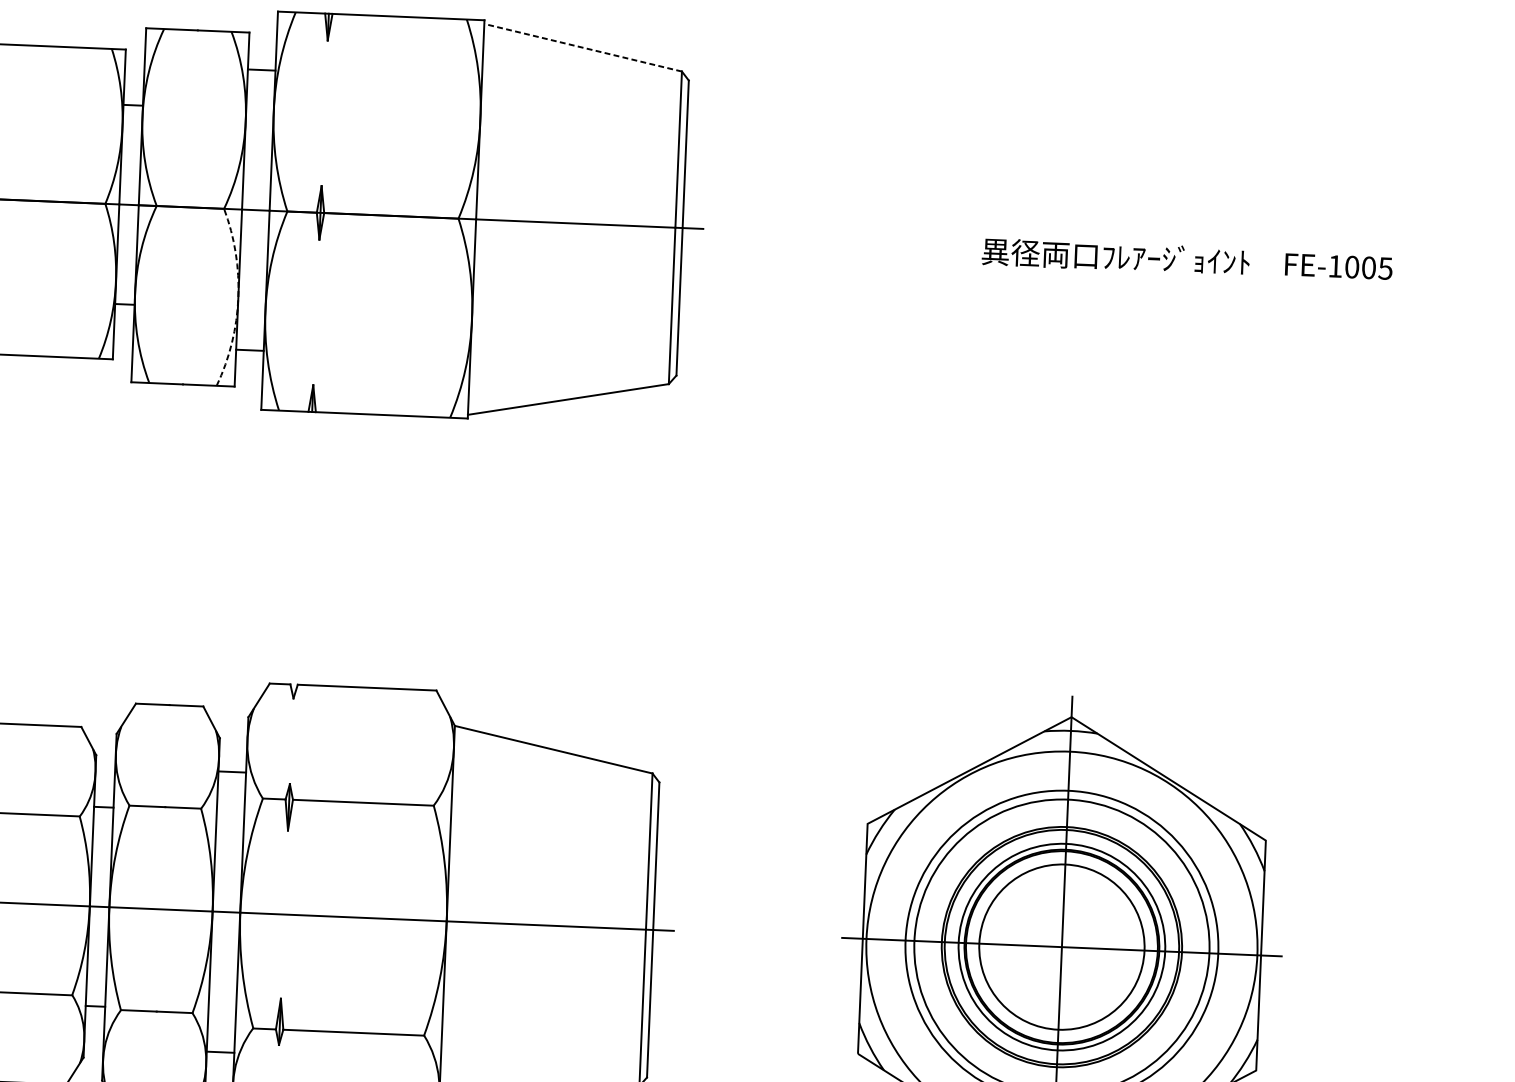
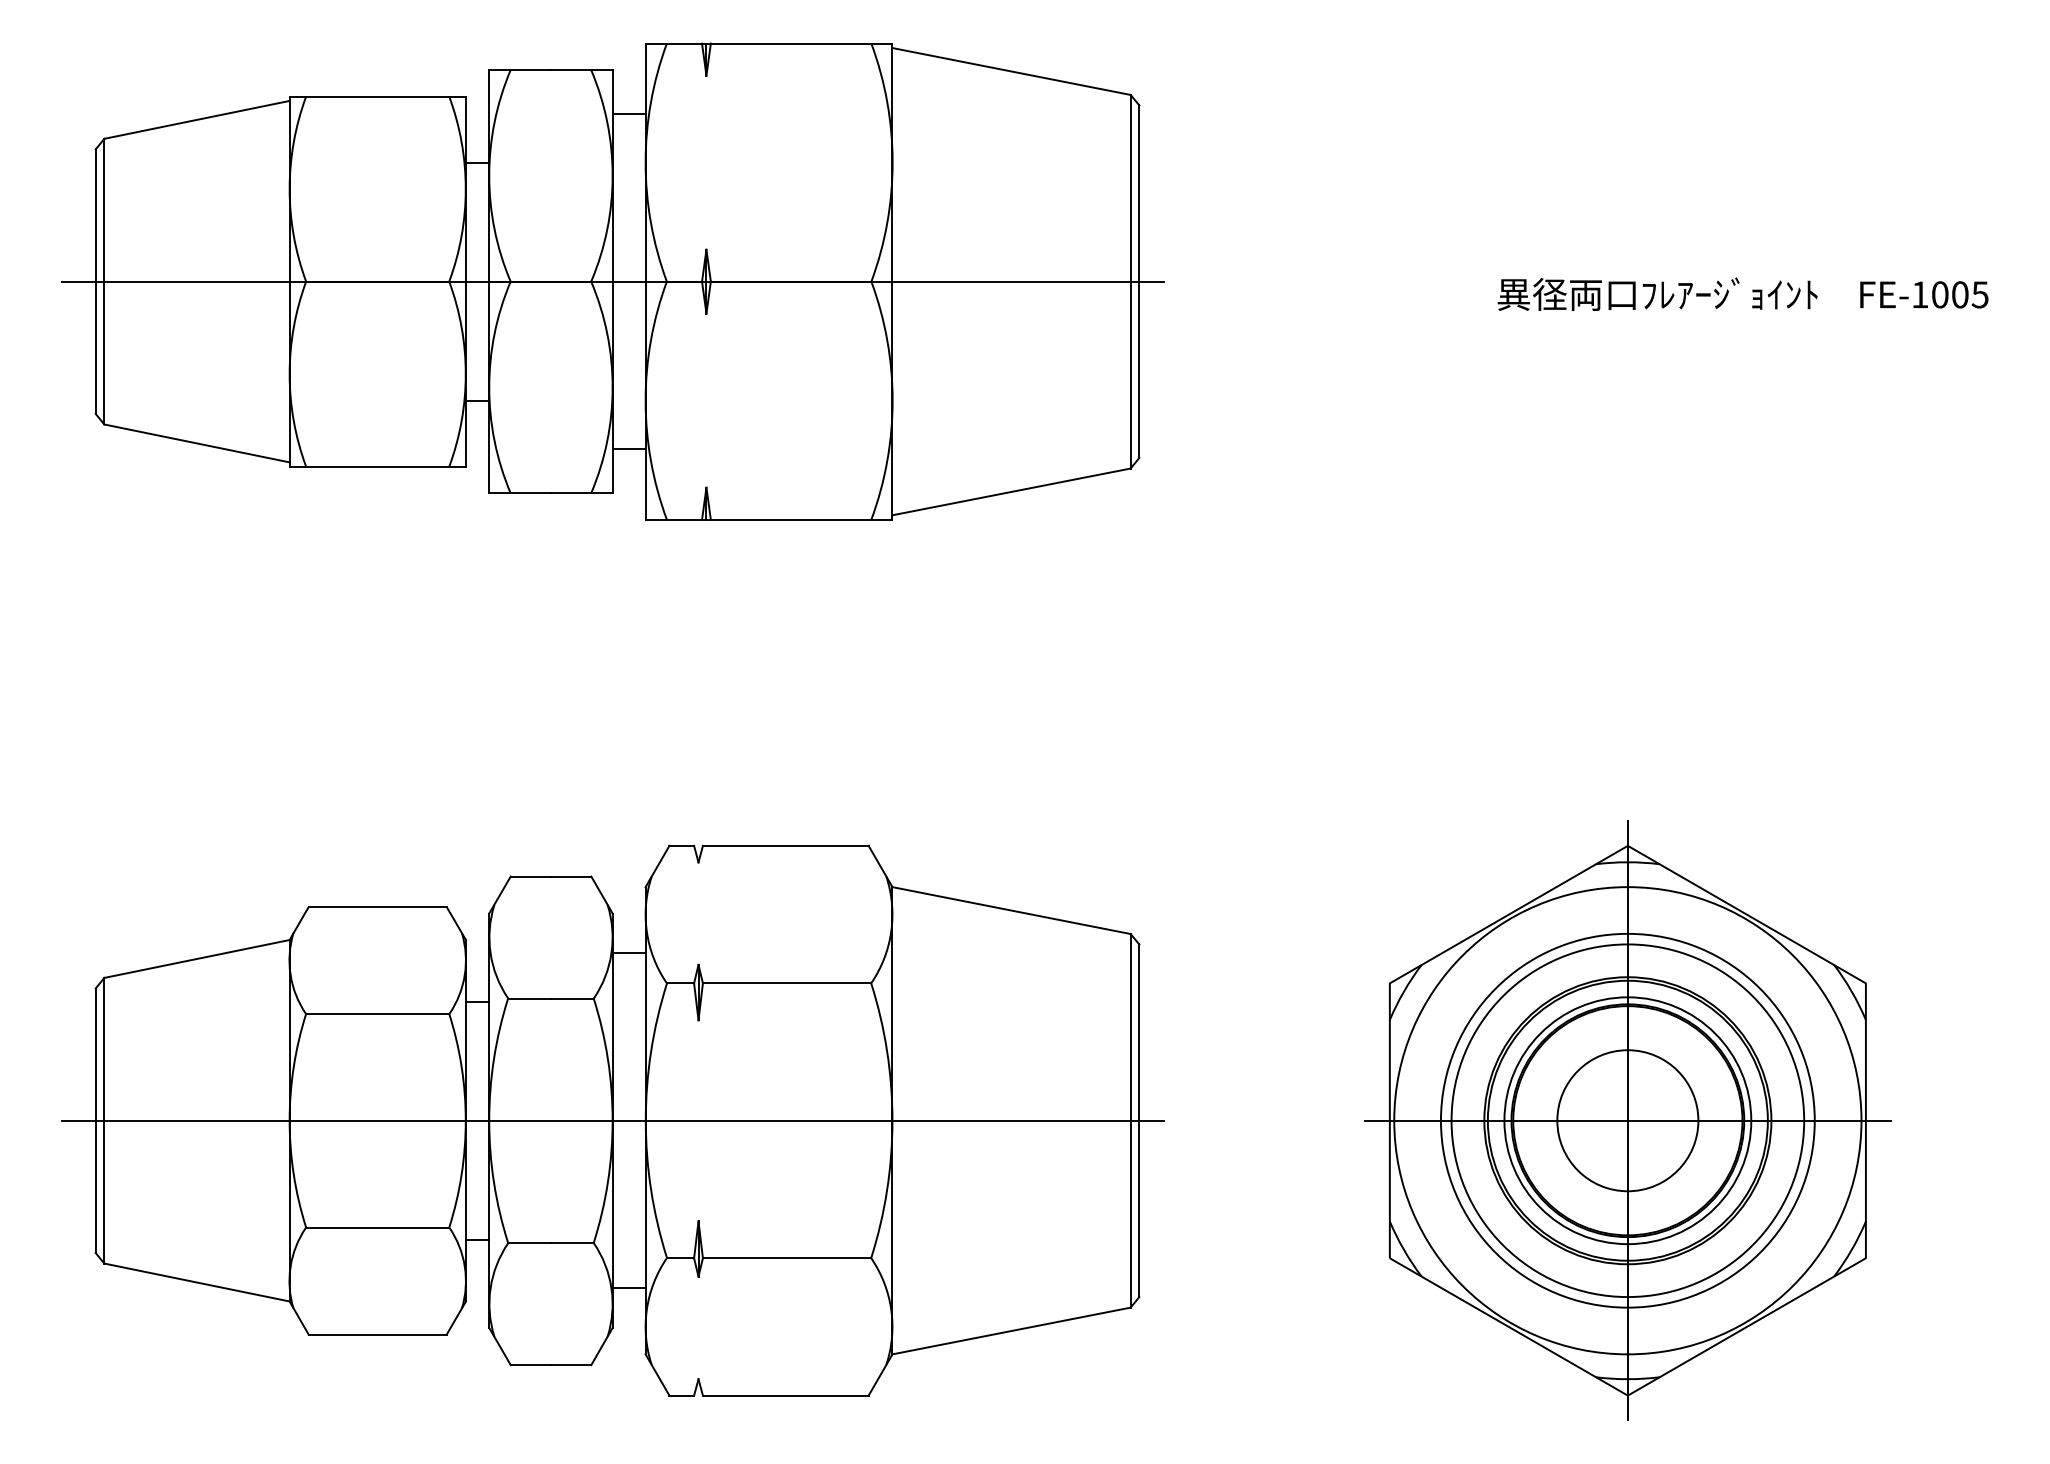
line: (583, 47) -> (1011, 71), dashed -> solid
arc: (238, 298) -> (612, 387), dashed -> solid
circle: (1061, 946) -> (1627, 1120), size x0.71

